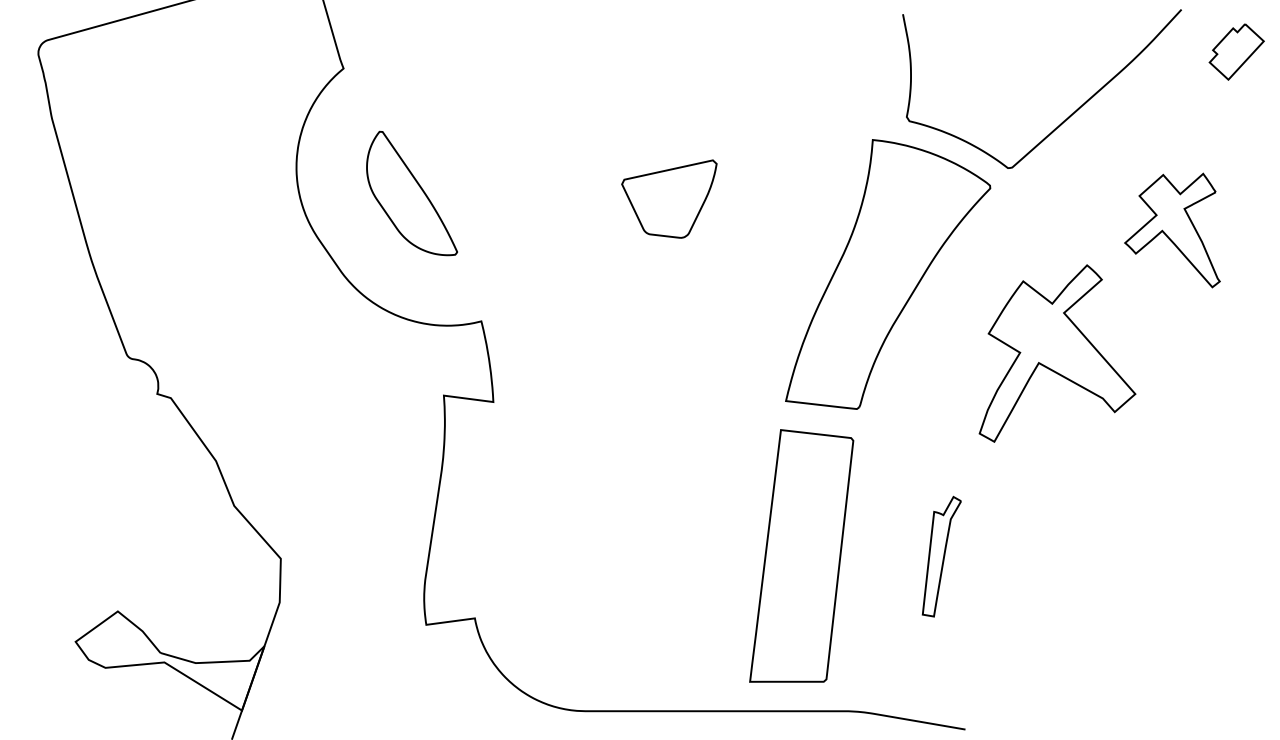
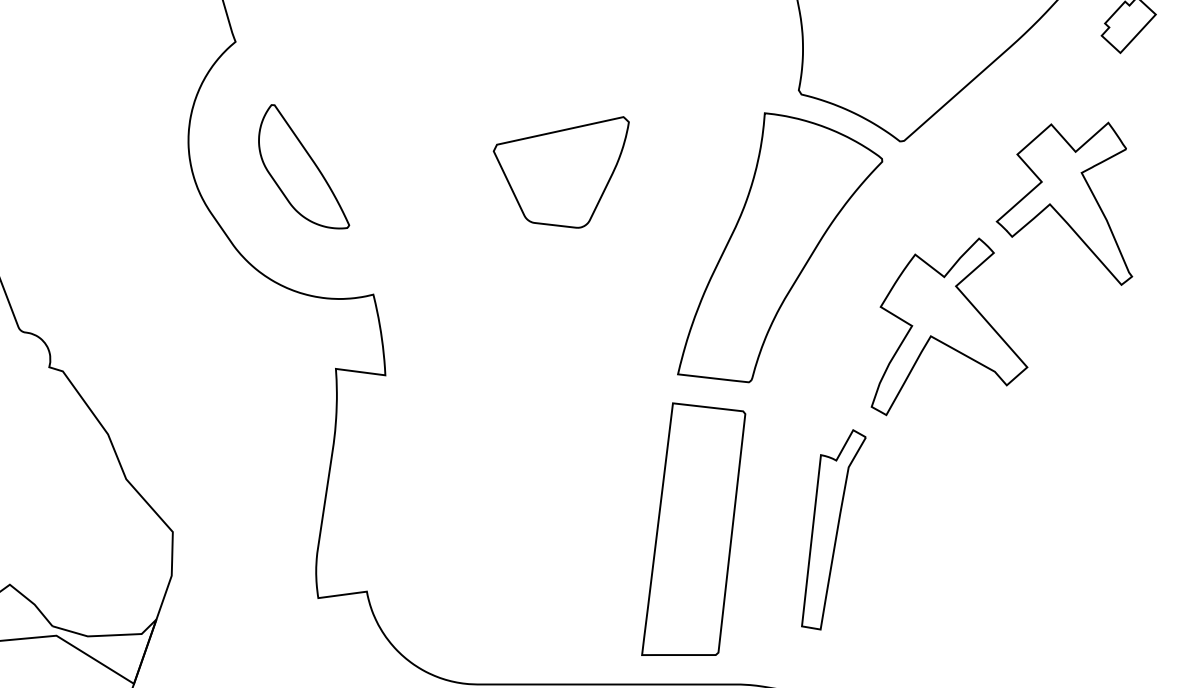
part: (669, 198) -> (561, 171), size x1.43
part: (1172, 230) -> (1064, 203), size x1.43
part: (941, 556) -> (833, 529), size x1.67

